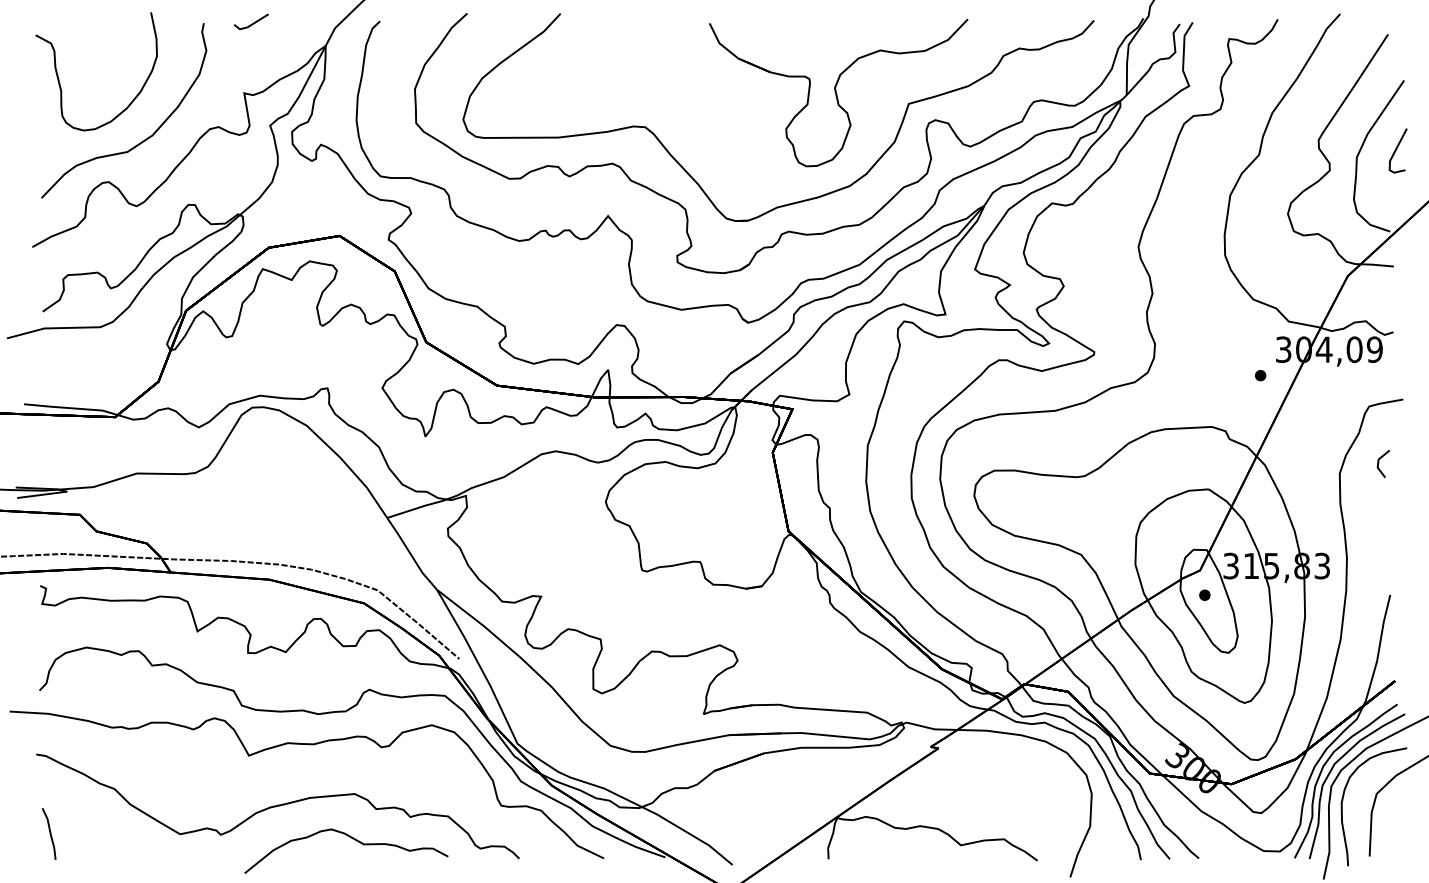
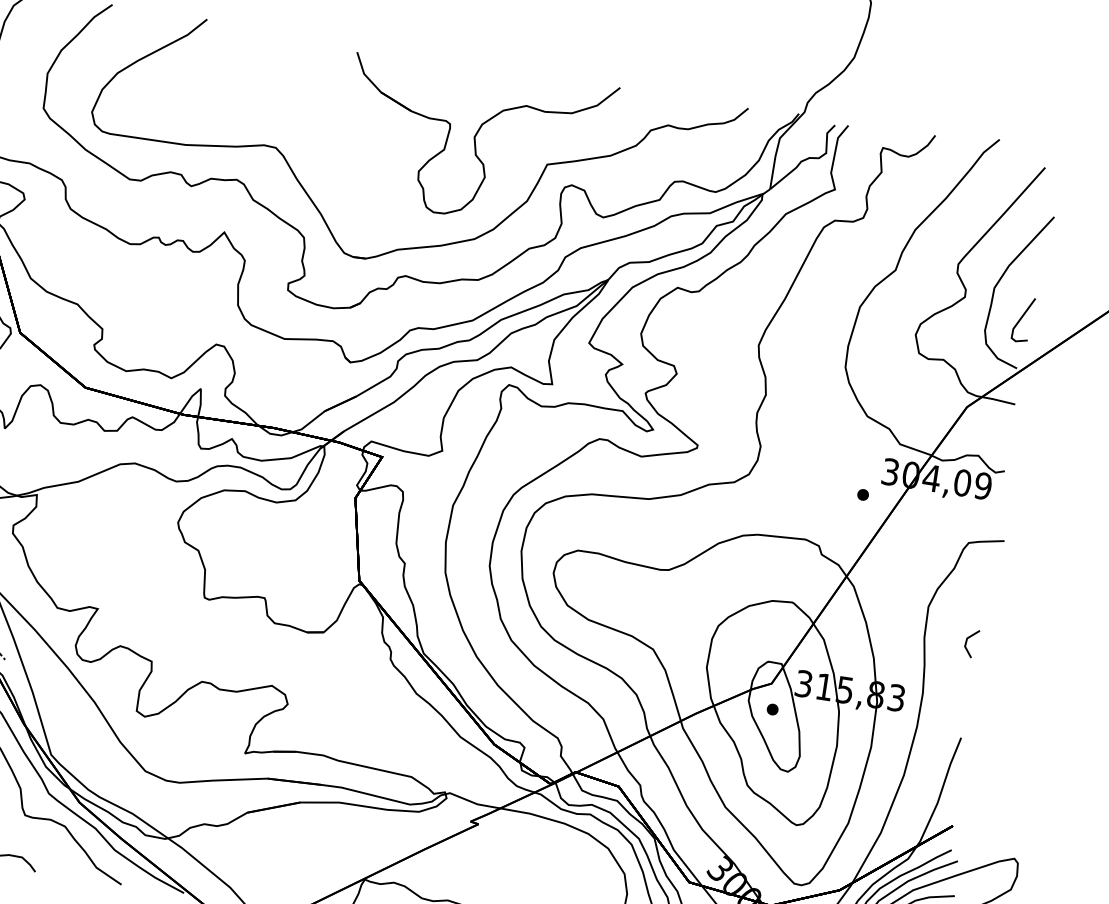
line: (1397, 149) -> (1022, 318), moved
line: (1379, 463) -> (967, 642), moved

